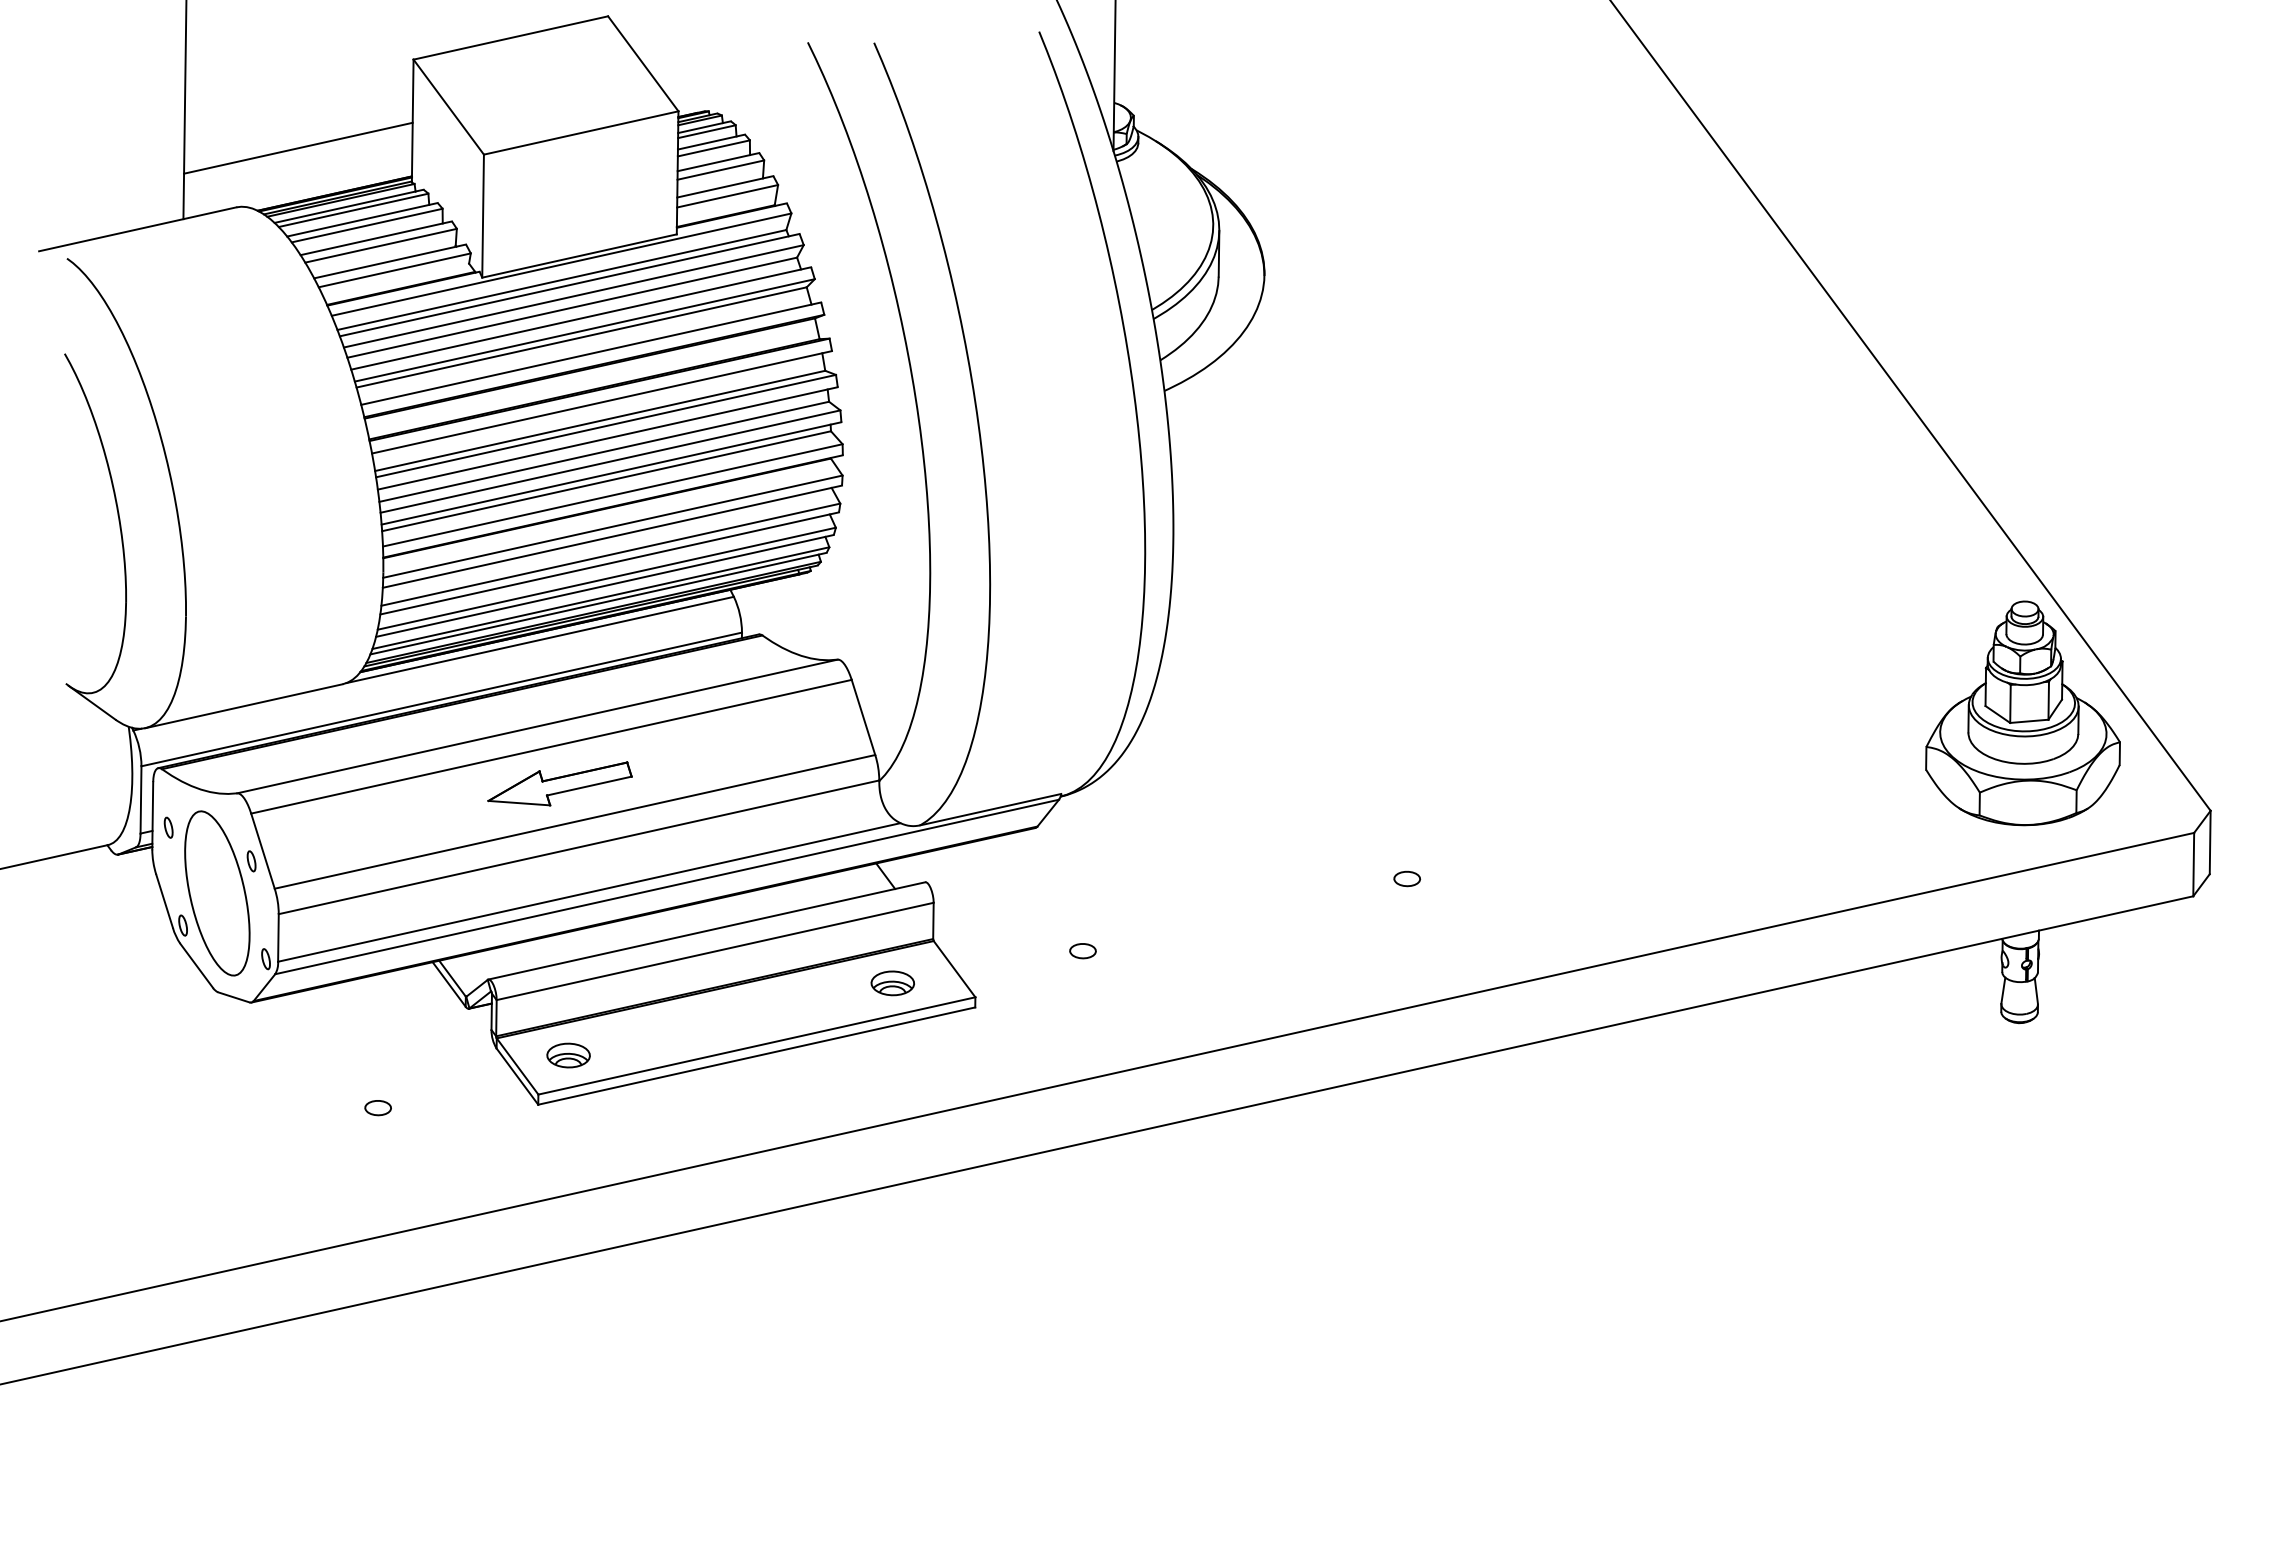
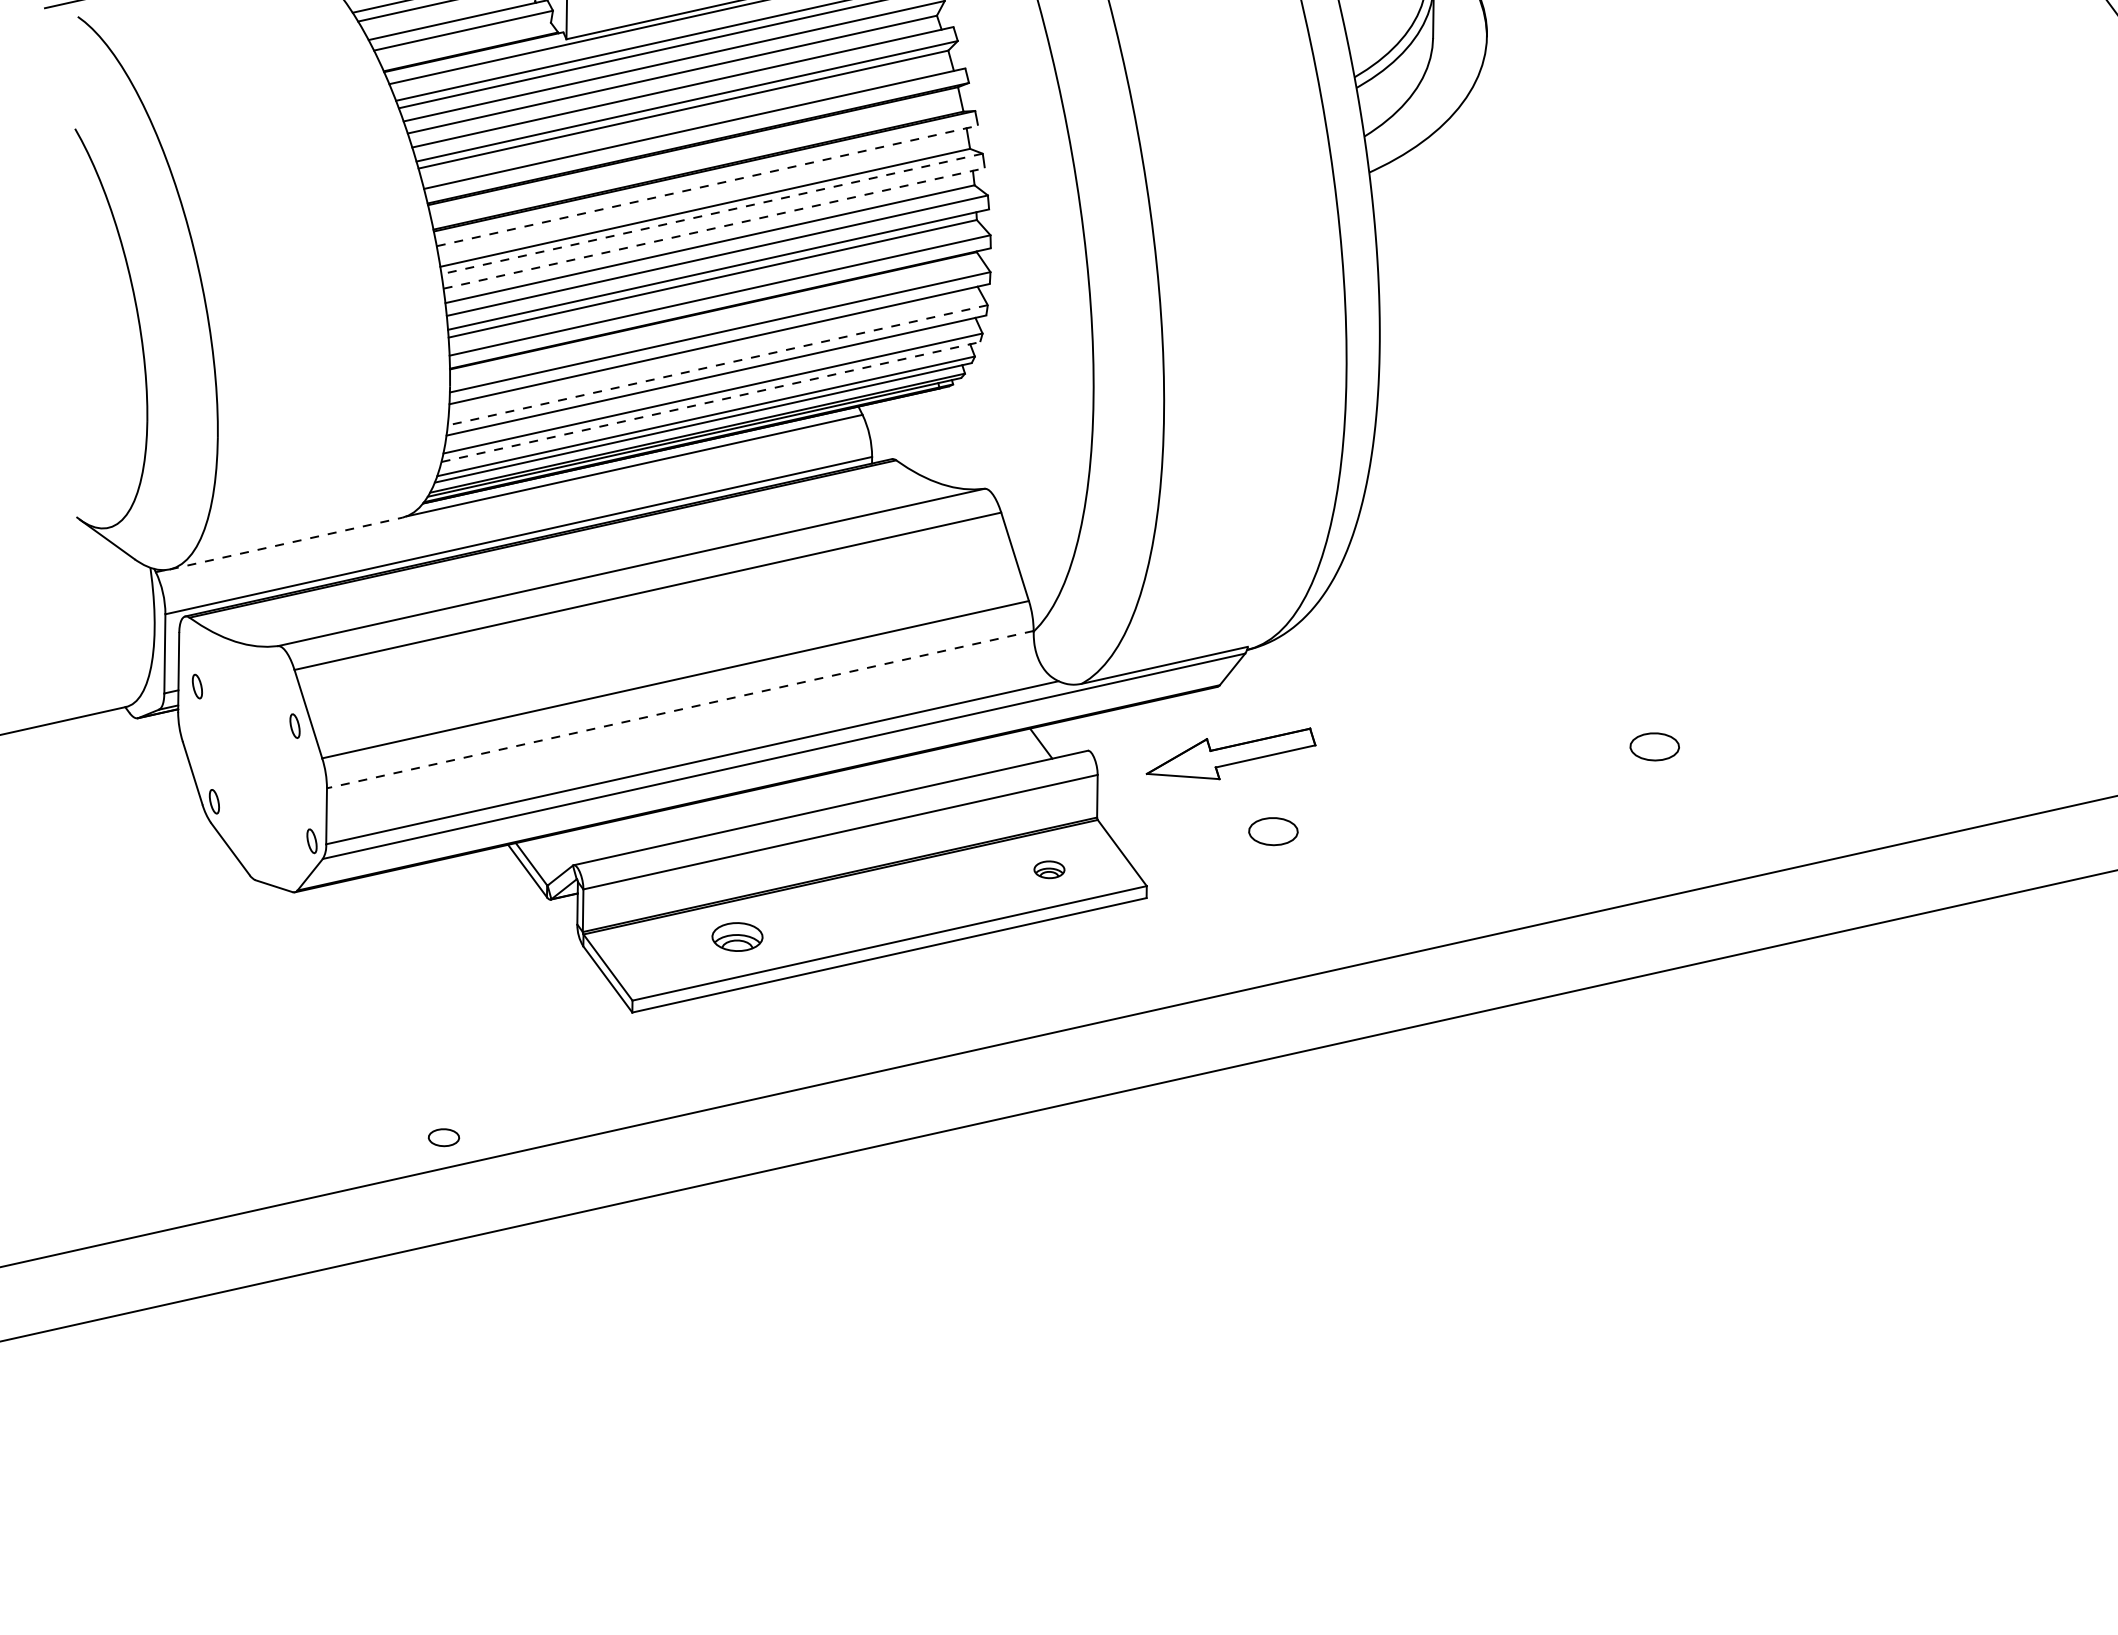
line: (602, 402) -> (707, 186), solid -> dashed
line: (606, 426) -> (712, 214), solid -> dashed
line: (607, 438) -> (713, 228), solid -> dashed
line: (610, 554) -> (717, 365), solid -> dashed
line: (605, 585) -> (711, 401), solid -> dashed
line: (244, 706) -> (286, 543), solid -> dashed
part: (559, 783) -> (1230, 753), moved
line: (579, 847) -> (680, 709), solid -> dashed
part: (1407, 878) -> (1655, 746), size x1.6
part: (217, 893) -> (254, 763), removed
part: (1082, 951) -> (1272, 832), size x1.6
part: (892, 983) -> (1049, 869), size x0.6
part: (568, 1055) -> (737, 936), moved
part: (377, 1108) -> (443, 1138), moved

